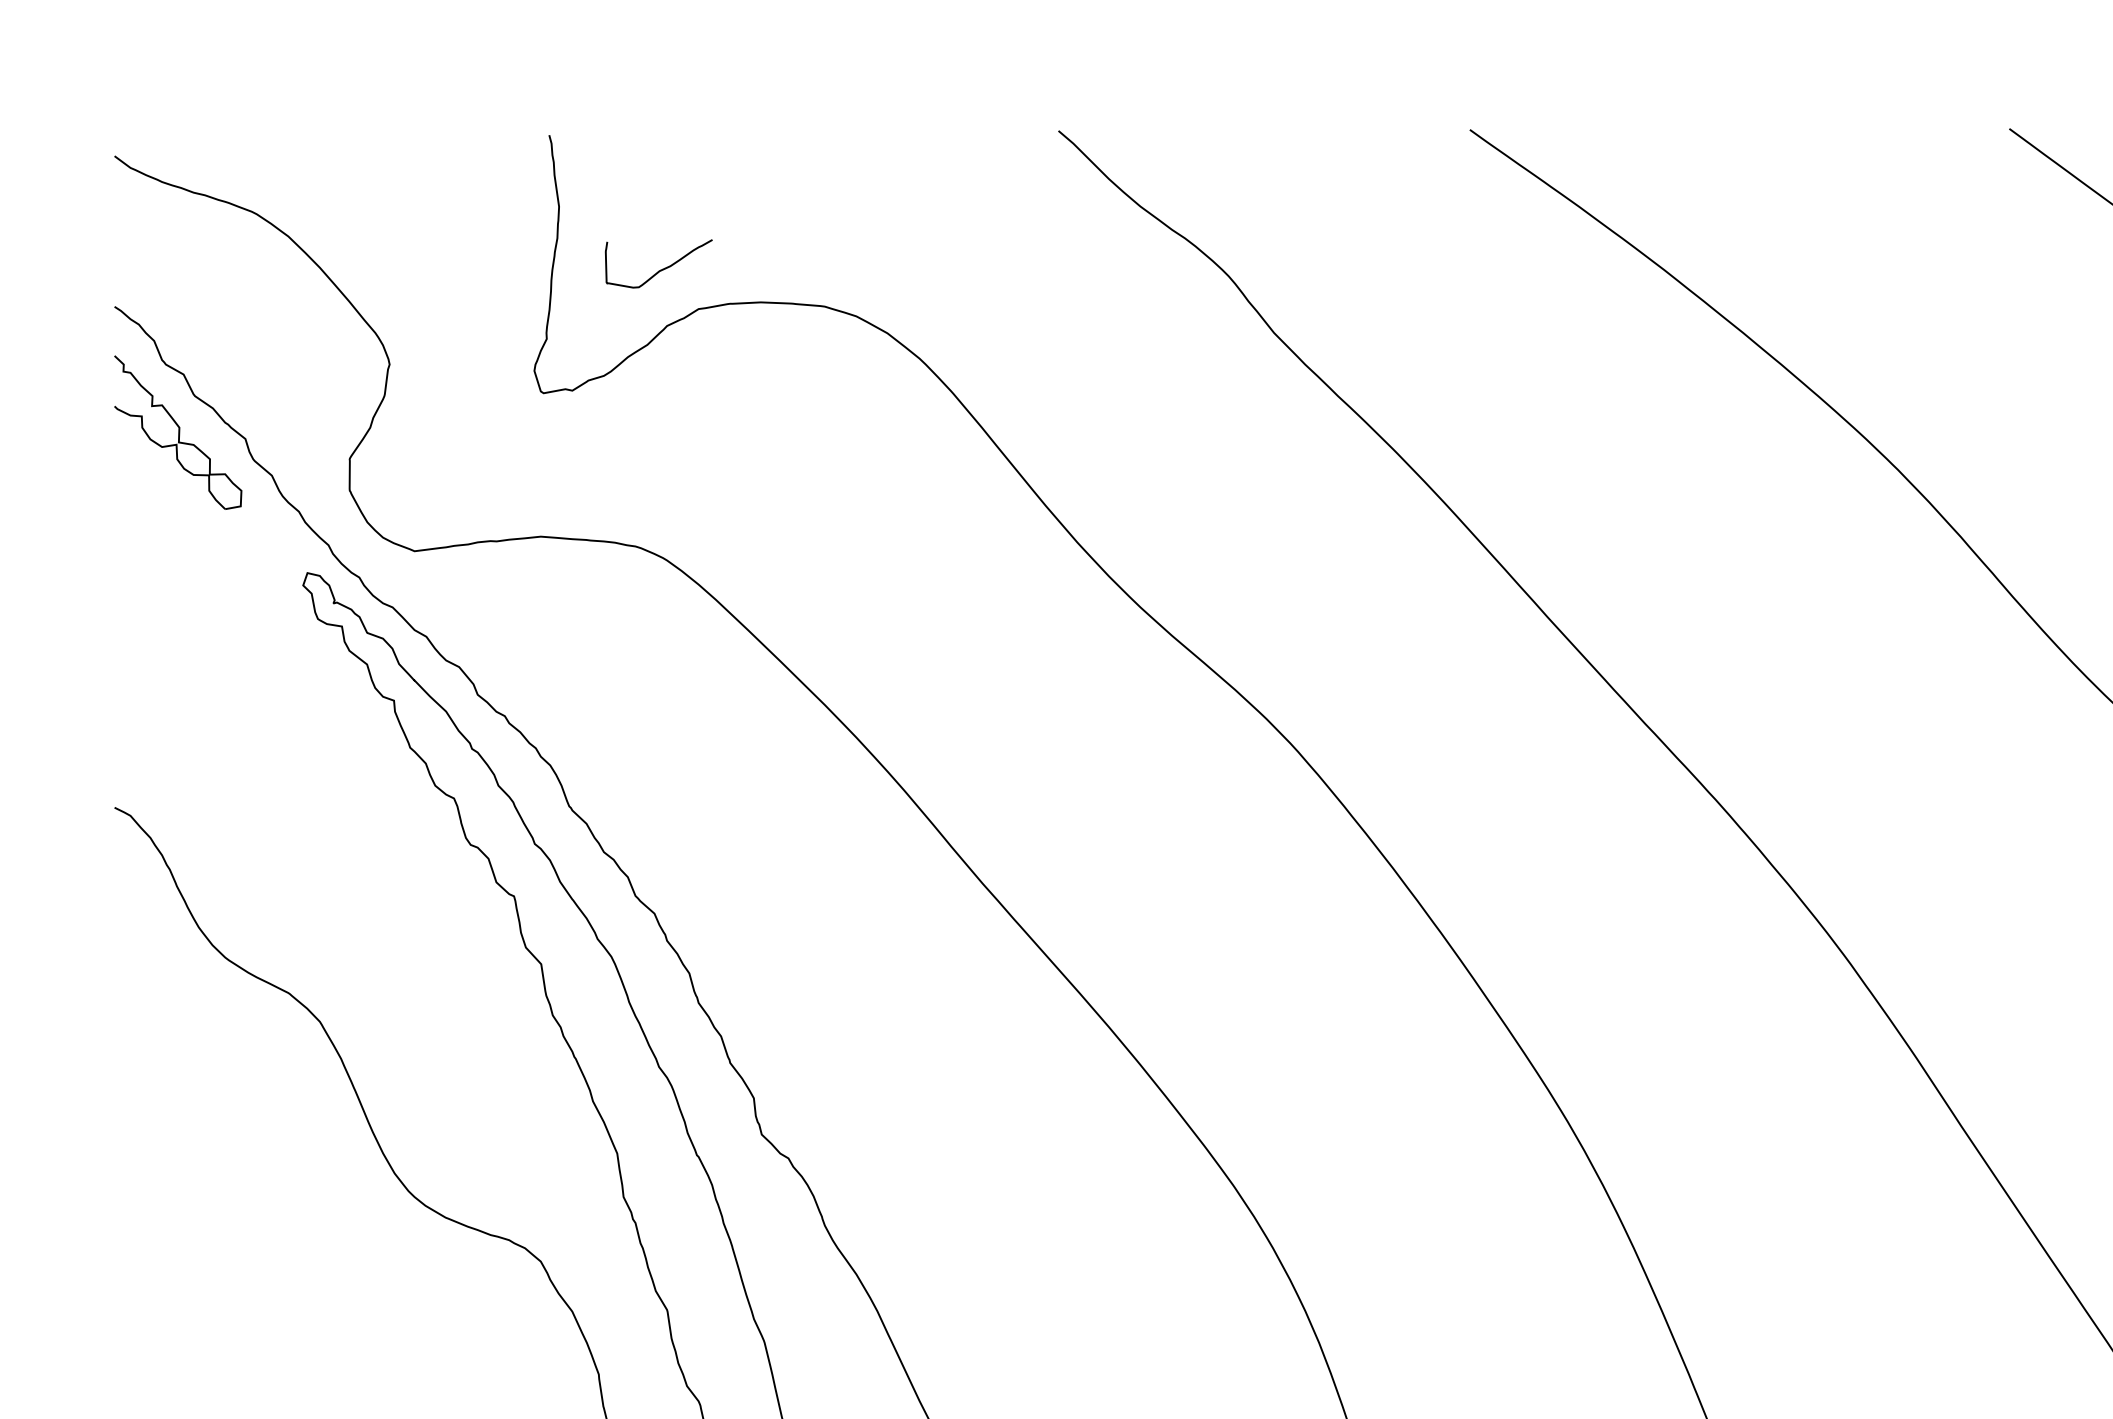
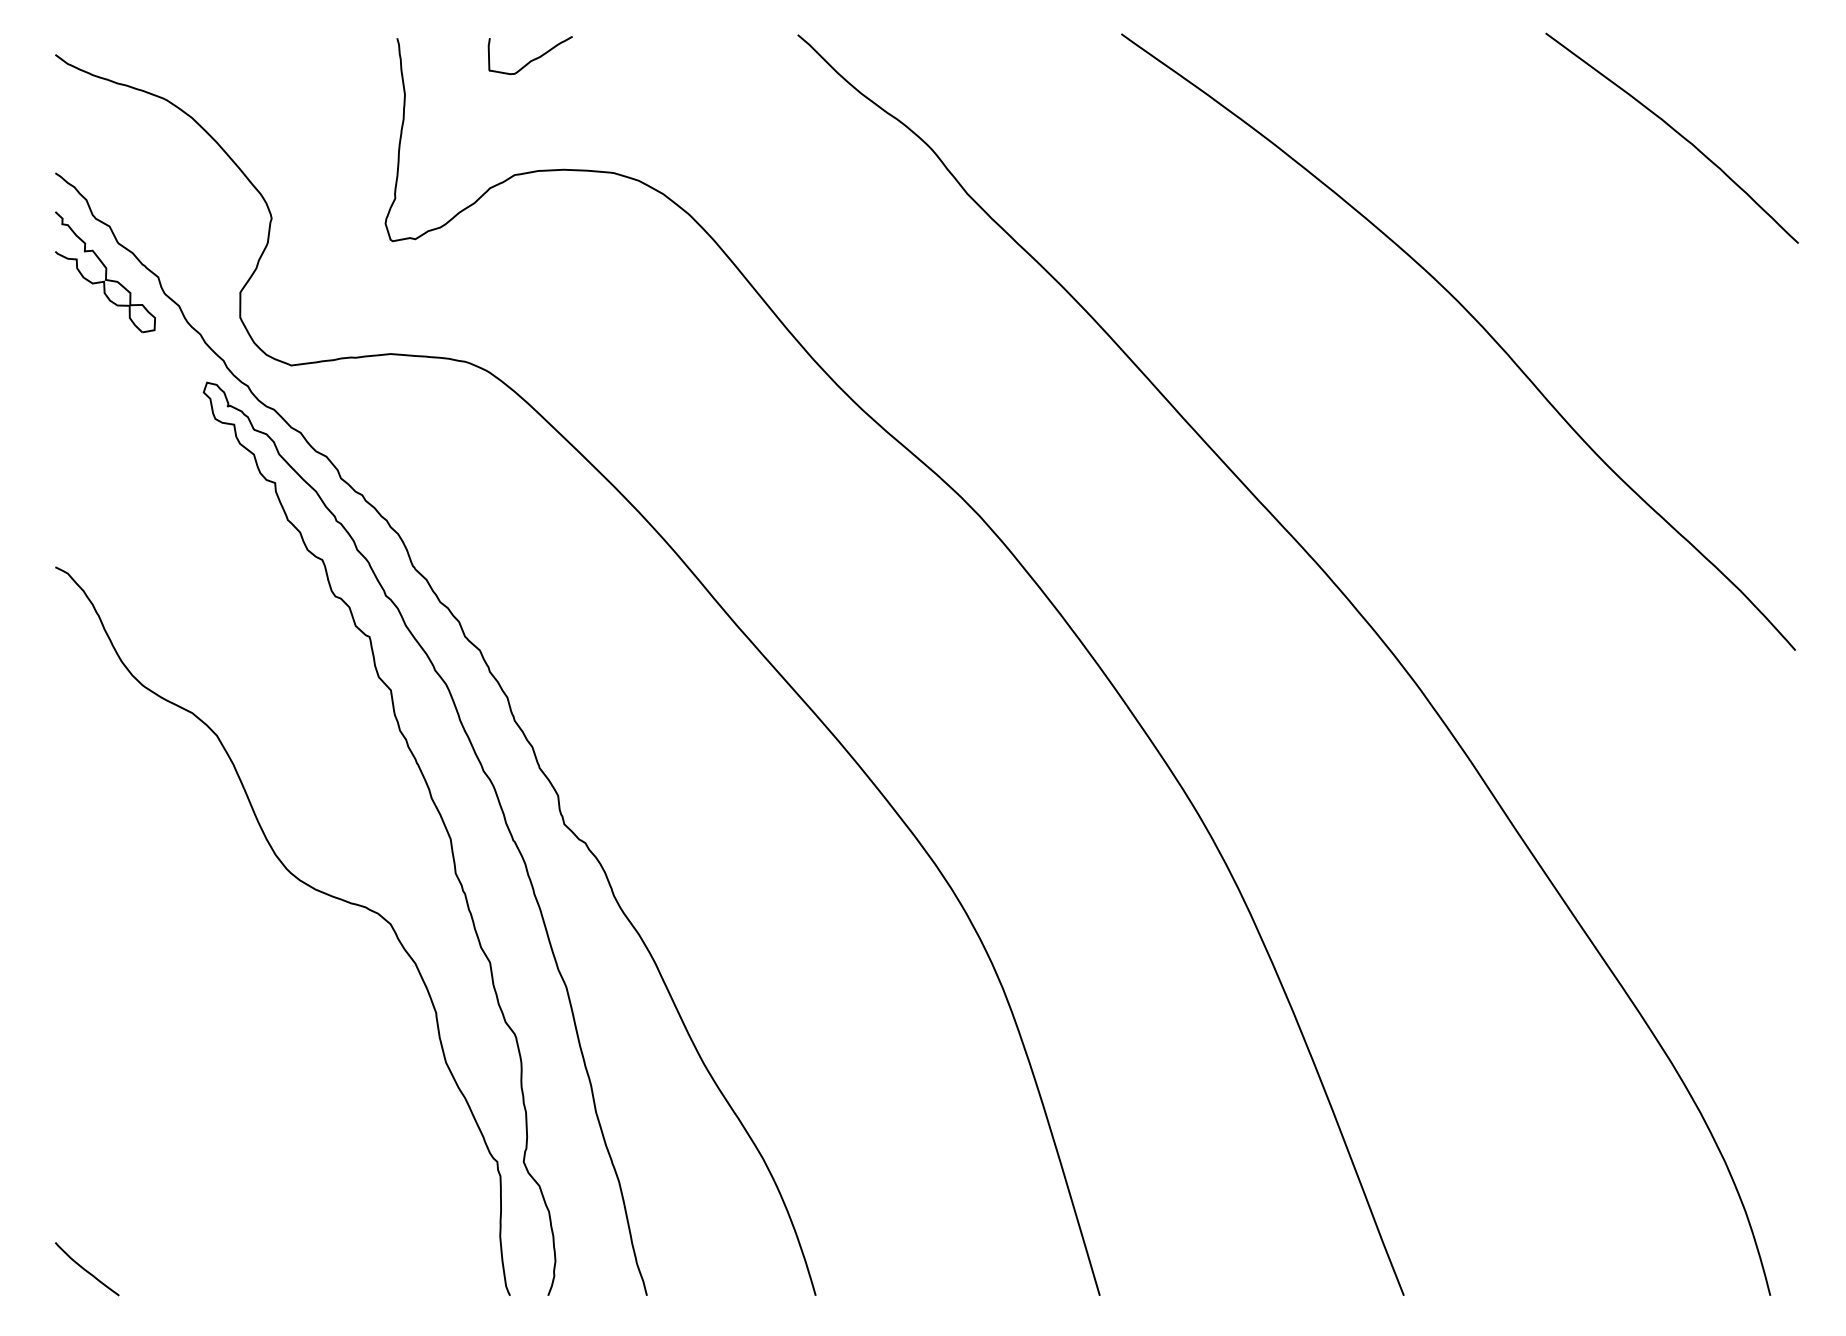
curve: (661, 268) -> (532, 59), moved

